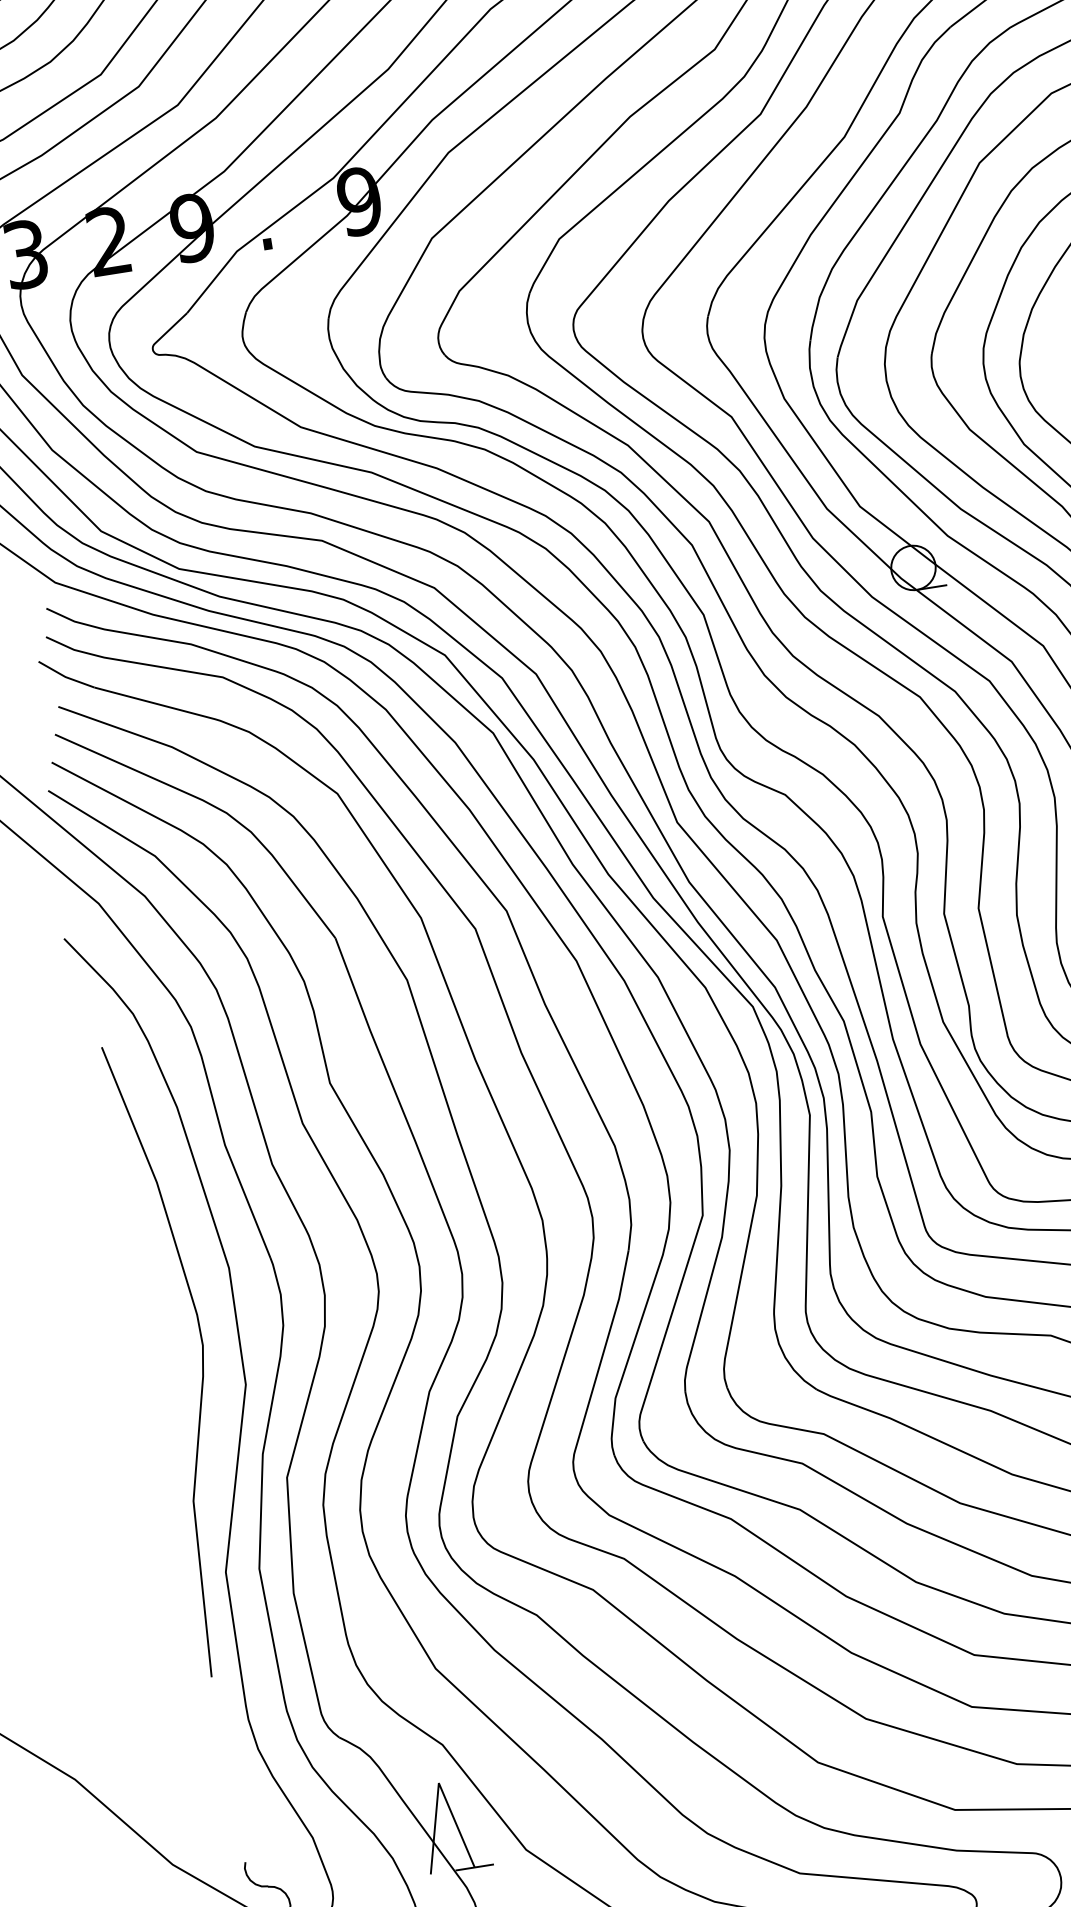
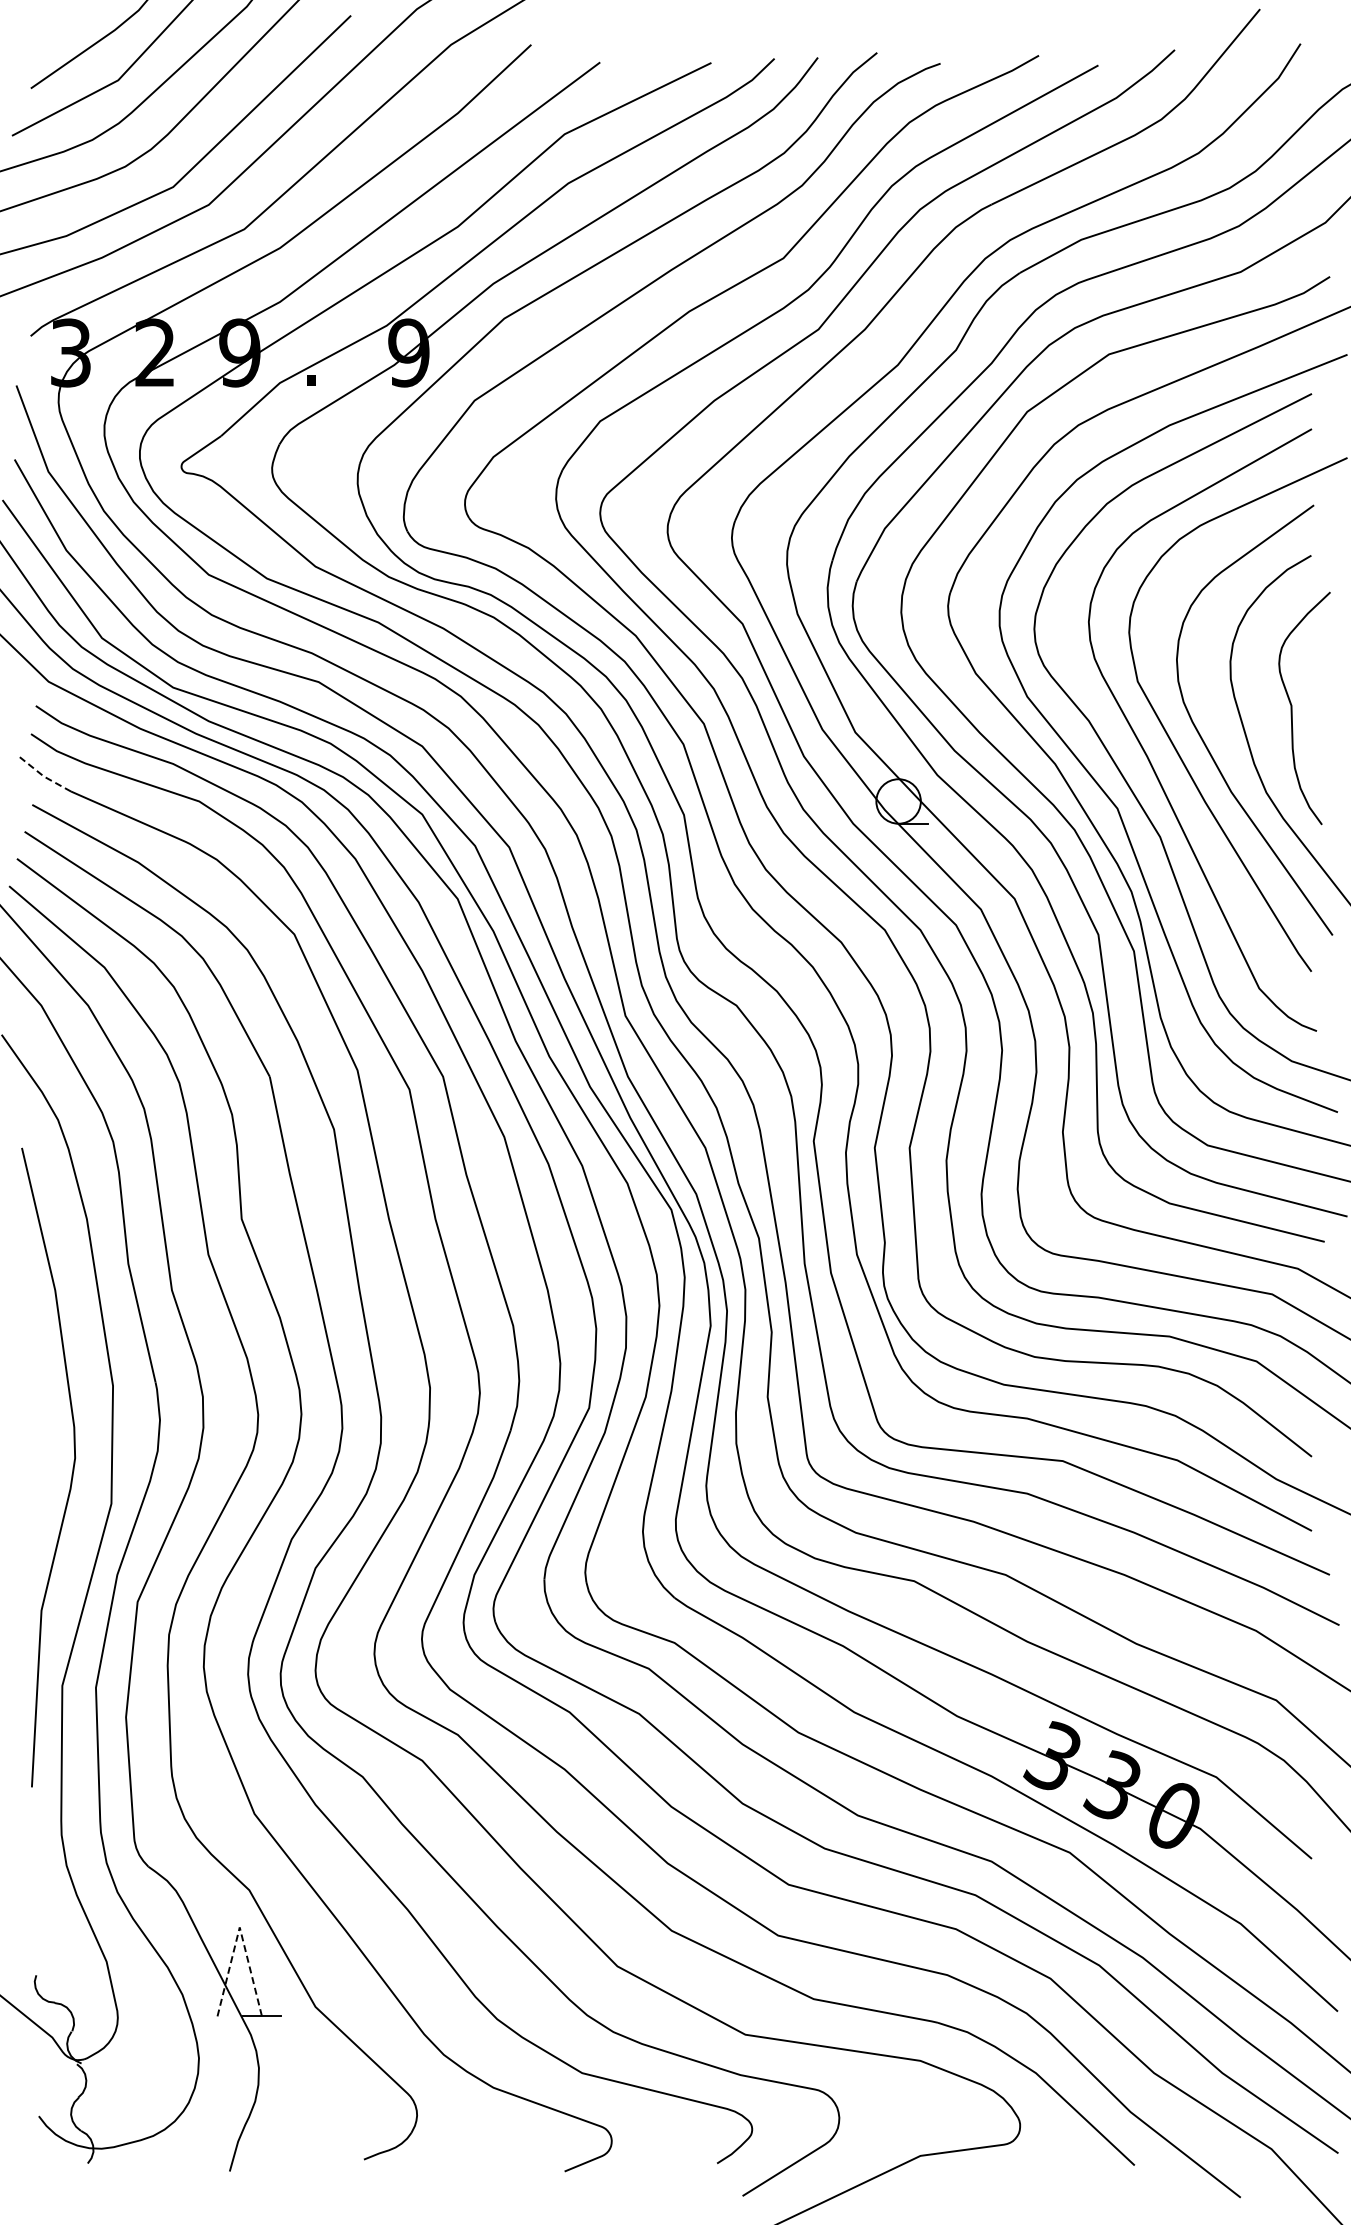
line: (65, 676) -> (44, 776), solid -> dashed
line: (438, 1783) -> (239, 1927), solid -> dashed

